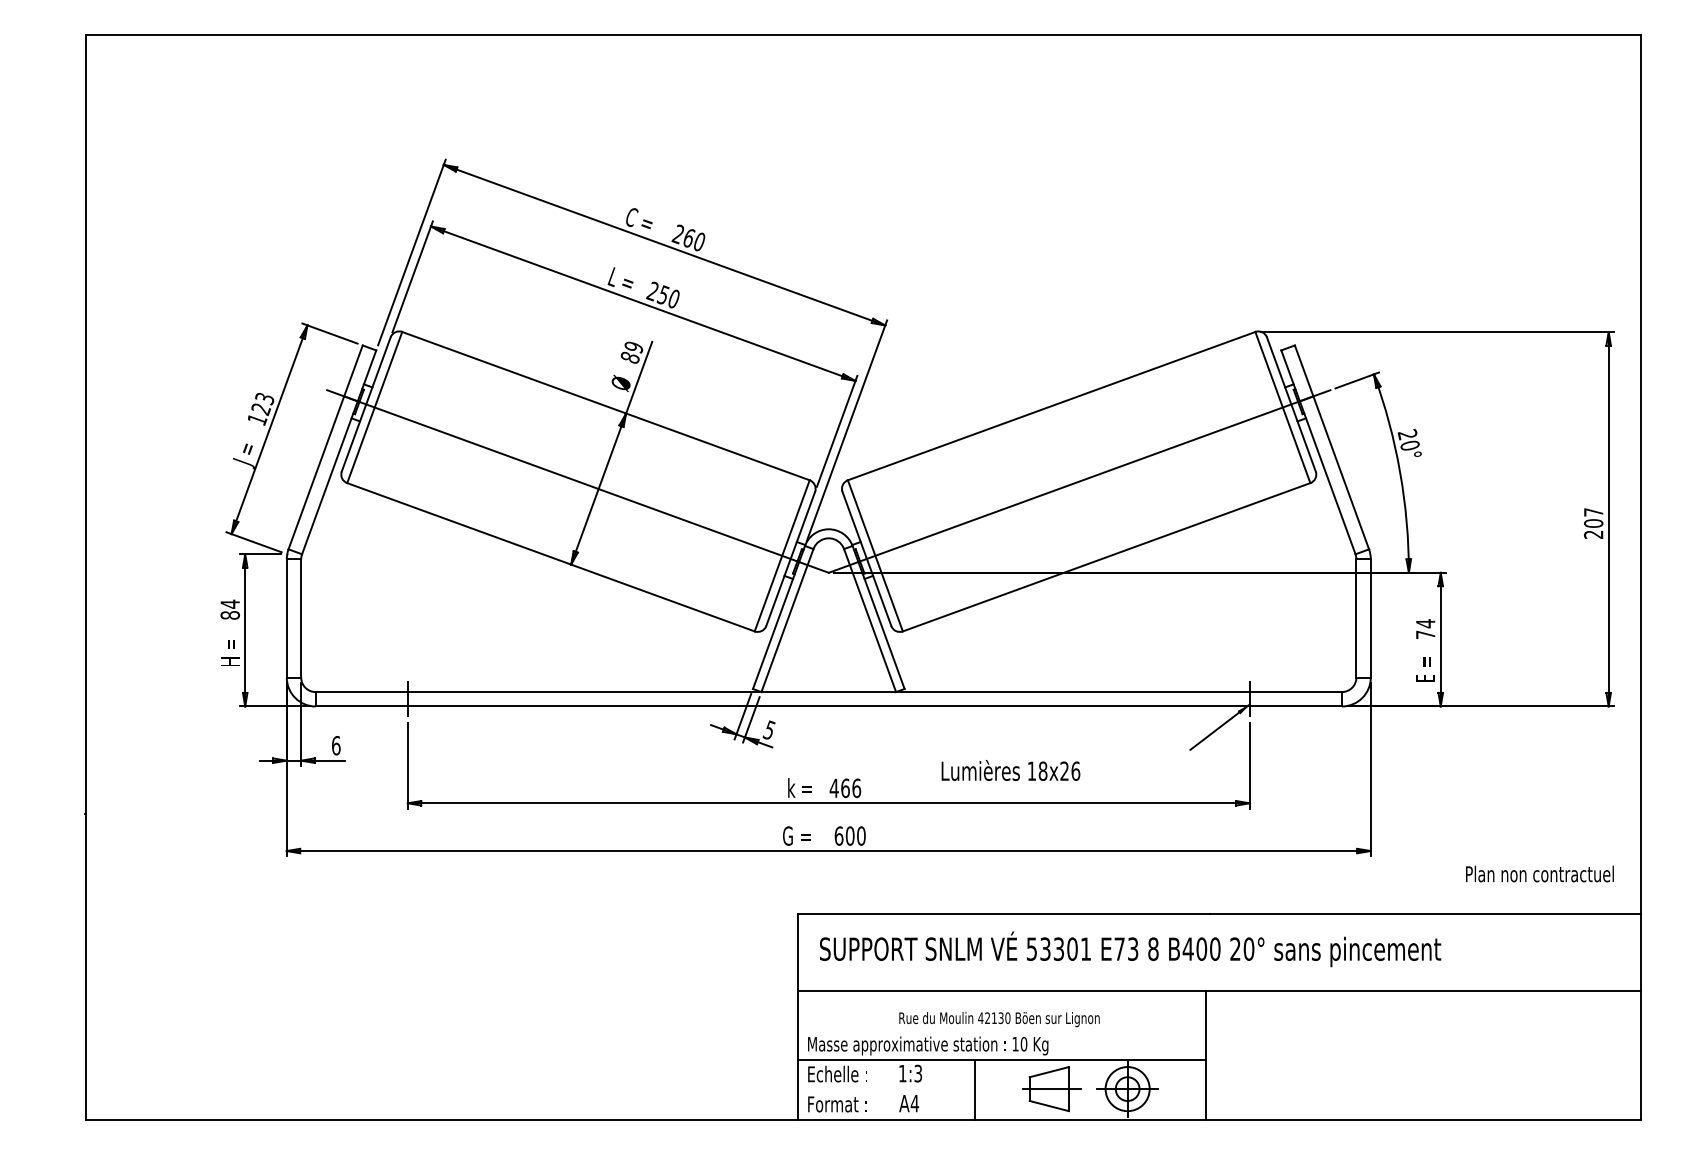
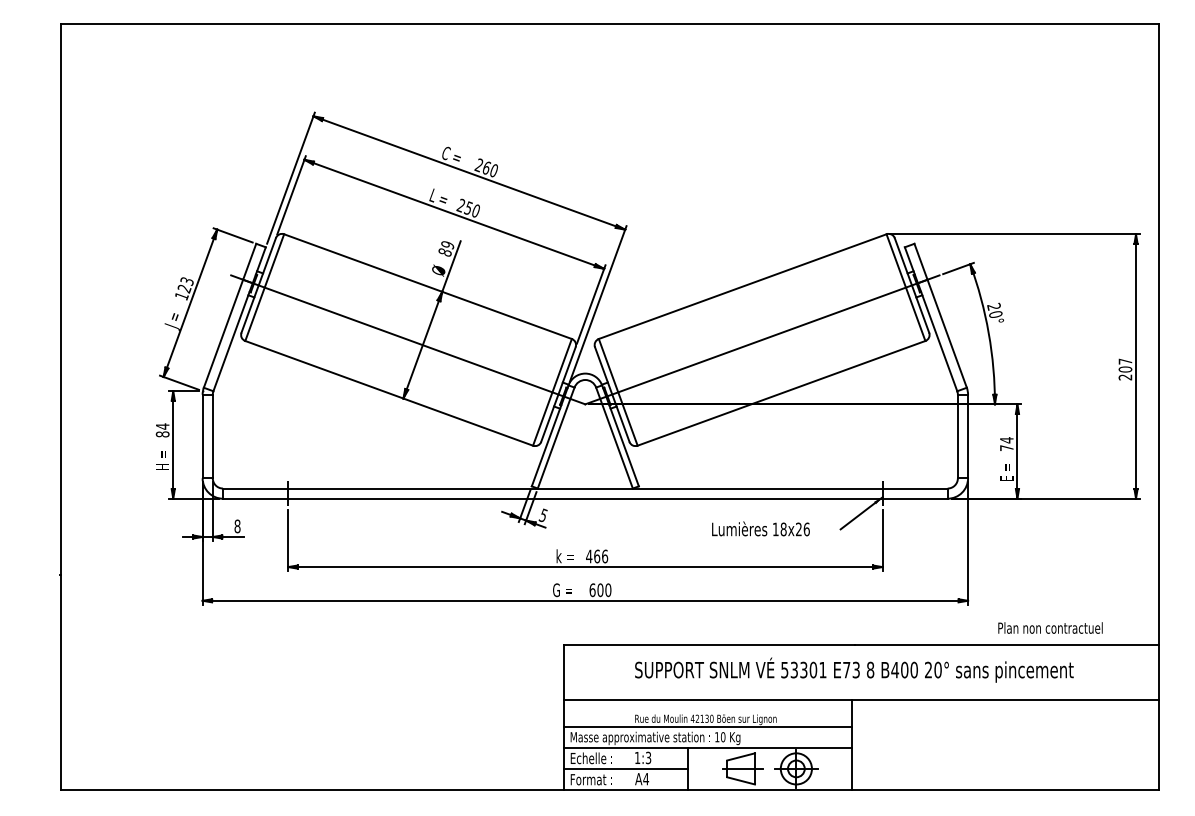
text: (336, 745) -> (237, 526), 6 -> 8
text: (1010, 769) -> (760, 528), moved
text: (1539, 873) -> (1050, 627), moved
text: (1130, 948) -> (854, 669), moved
line: (1001, 1030) -> (707, 727), added
line: (885, 1089) -> (625, 769), added

